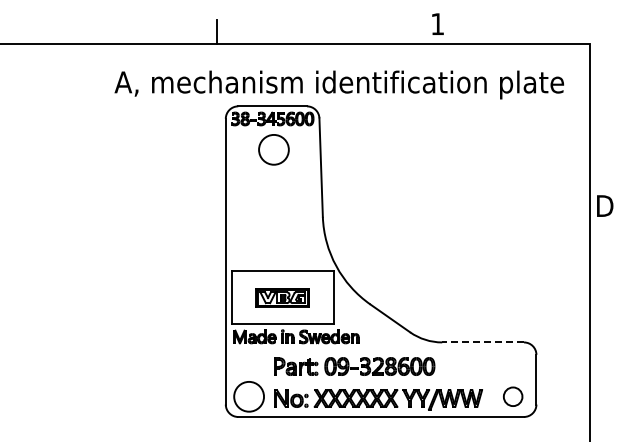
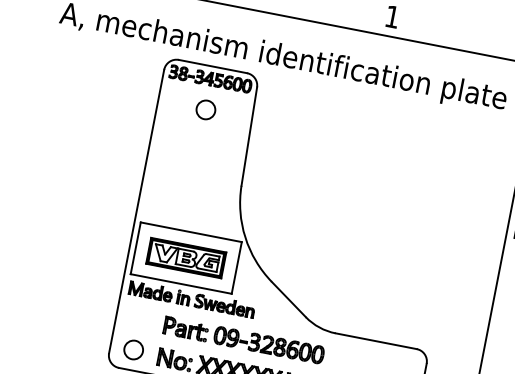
circle: (273, 149) -> (205, 109), size x0.62
part: (282, 297) -> (185, 257), size x1.43
line: (483, 342) -> (376, 341), dashed -> solid
circle: (248, 396) -> (133, 349), size x0.62

